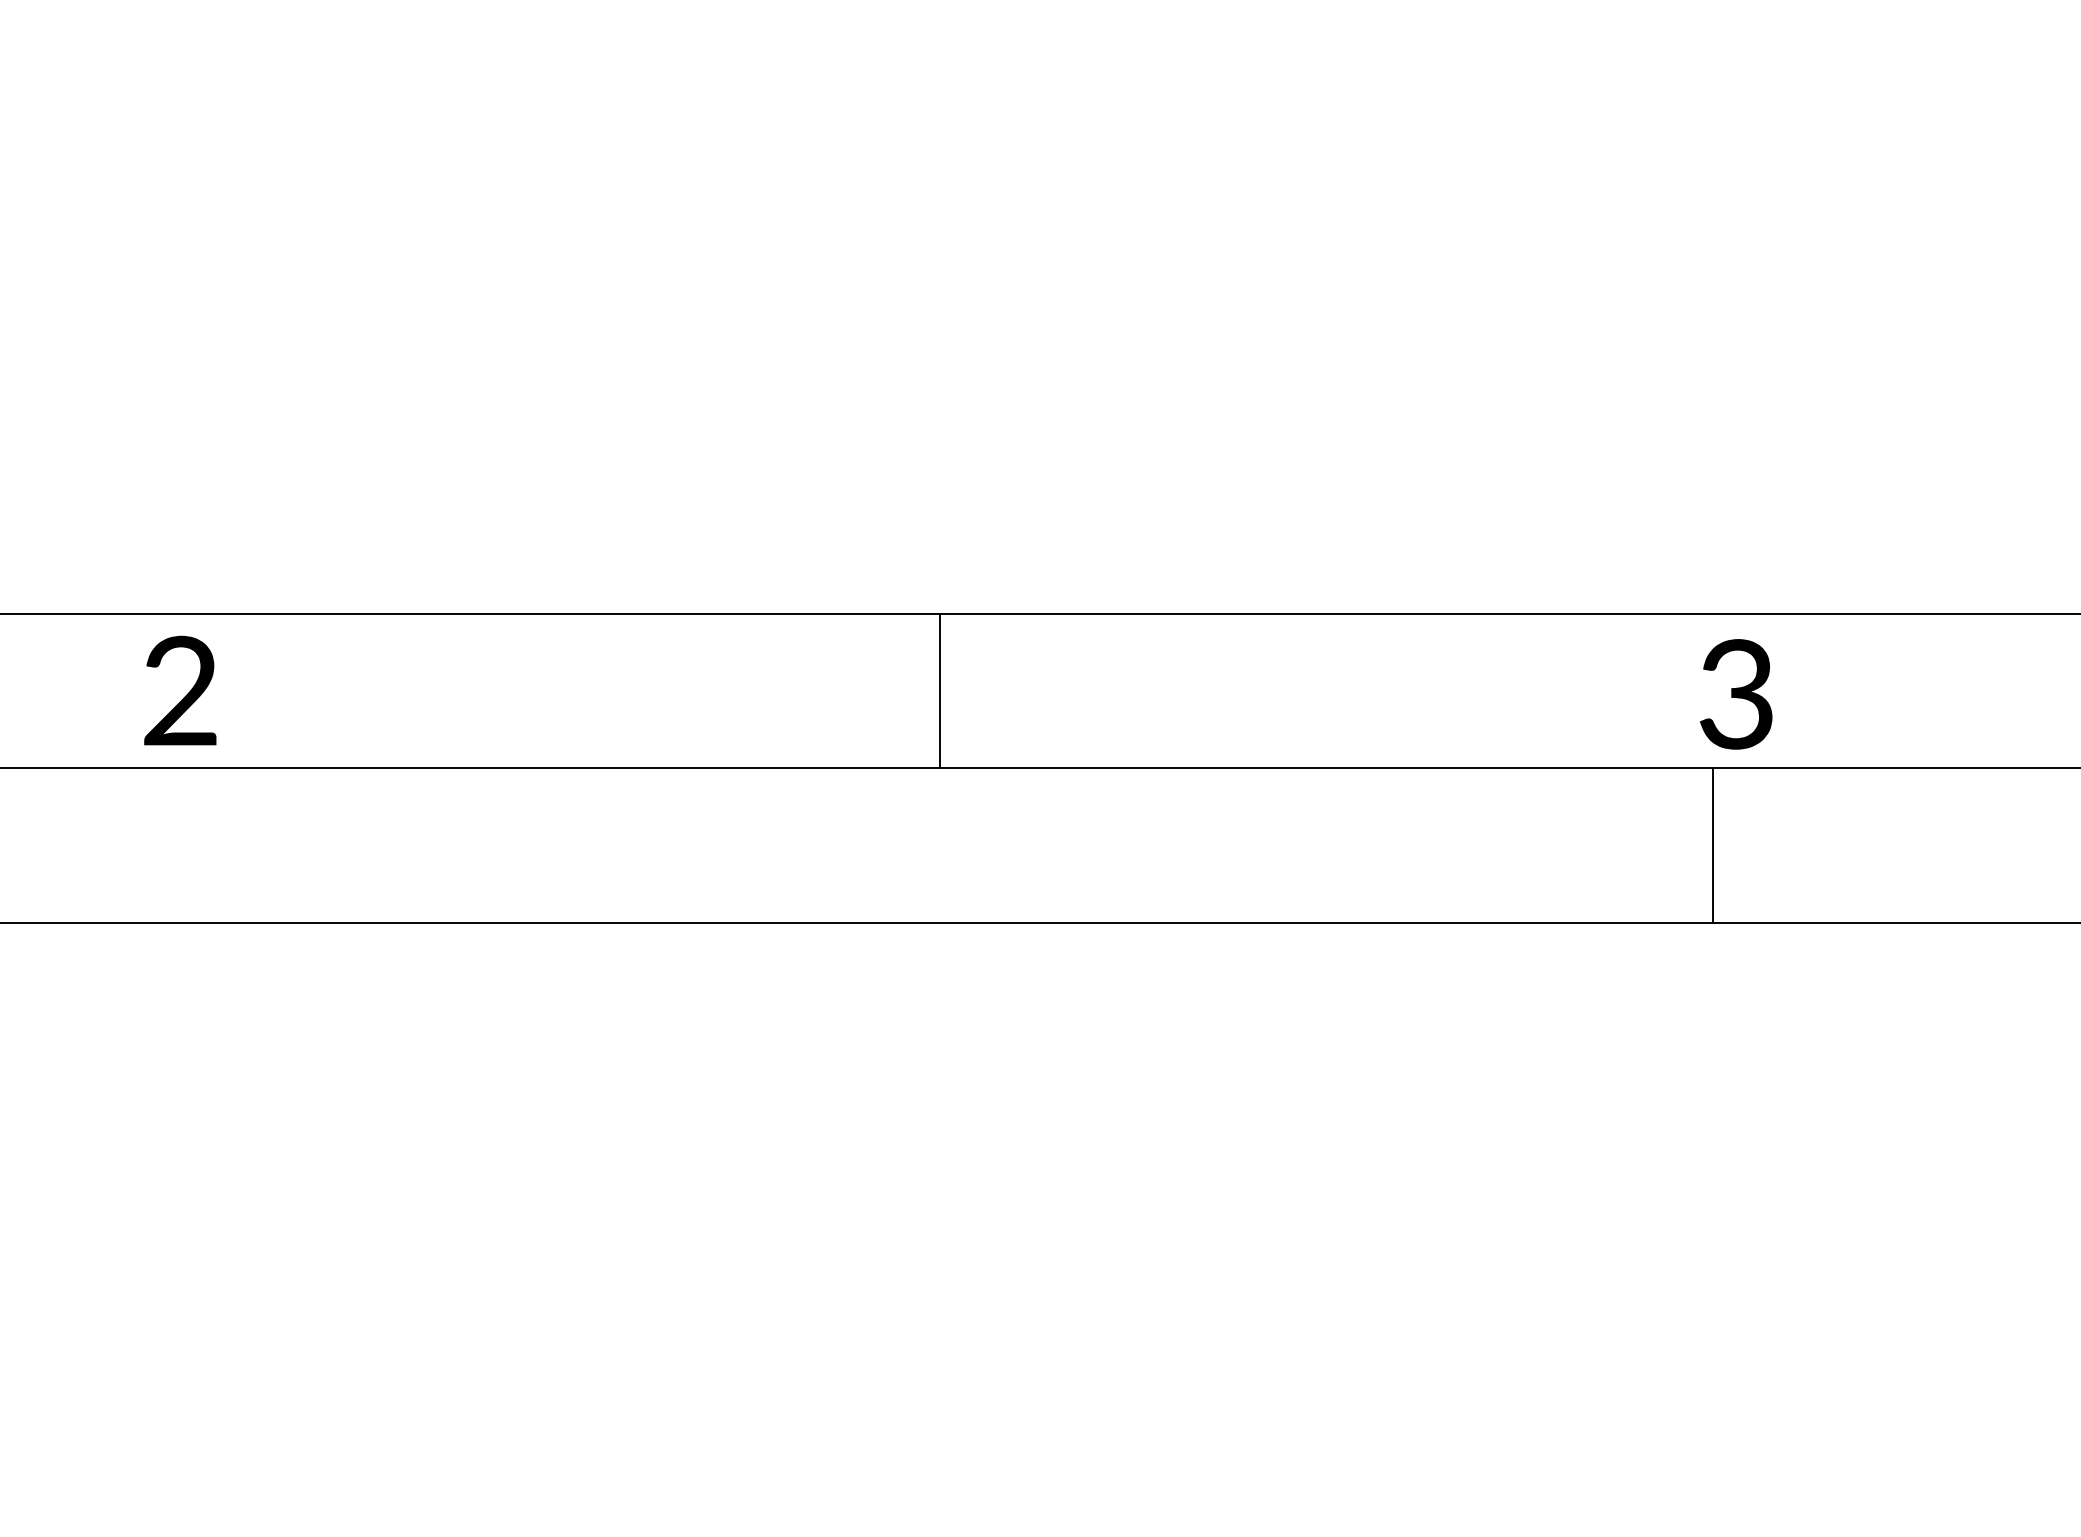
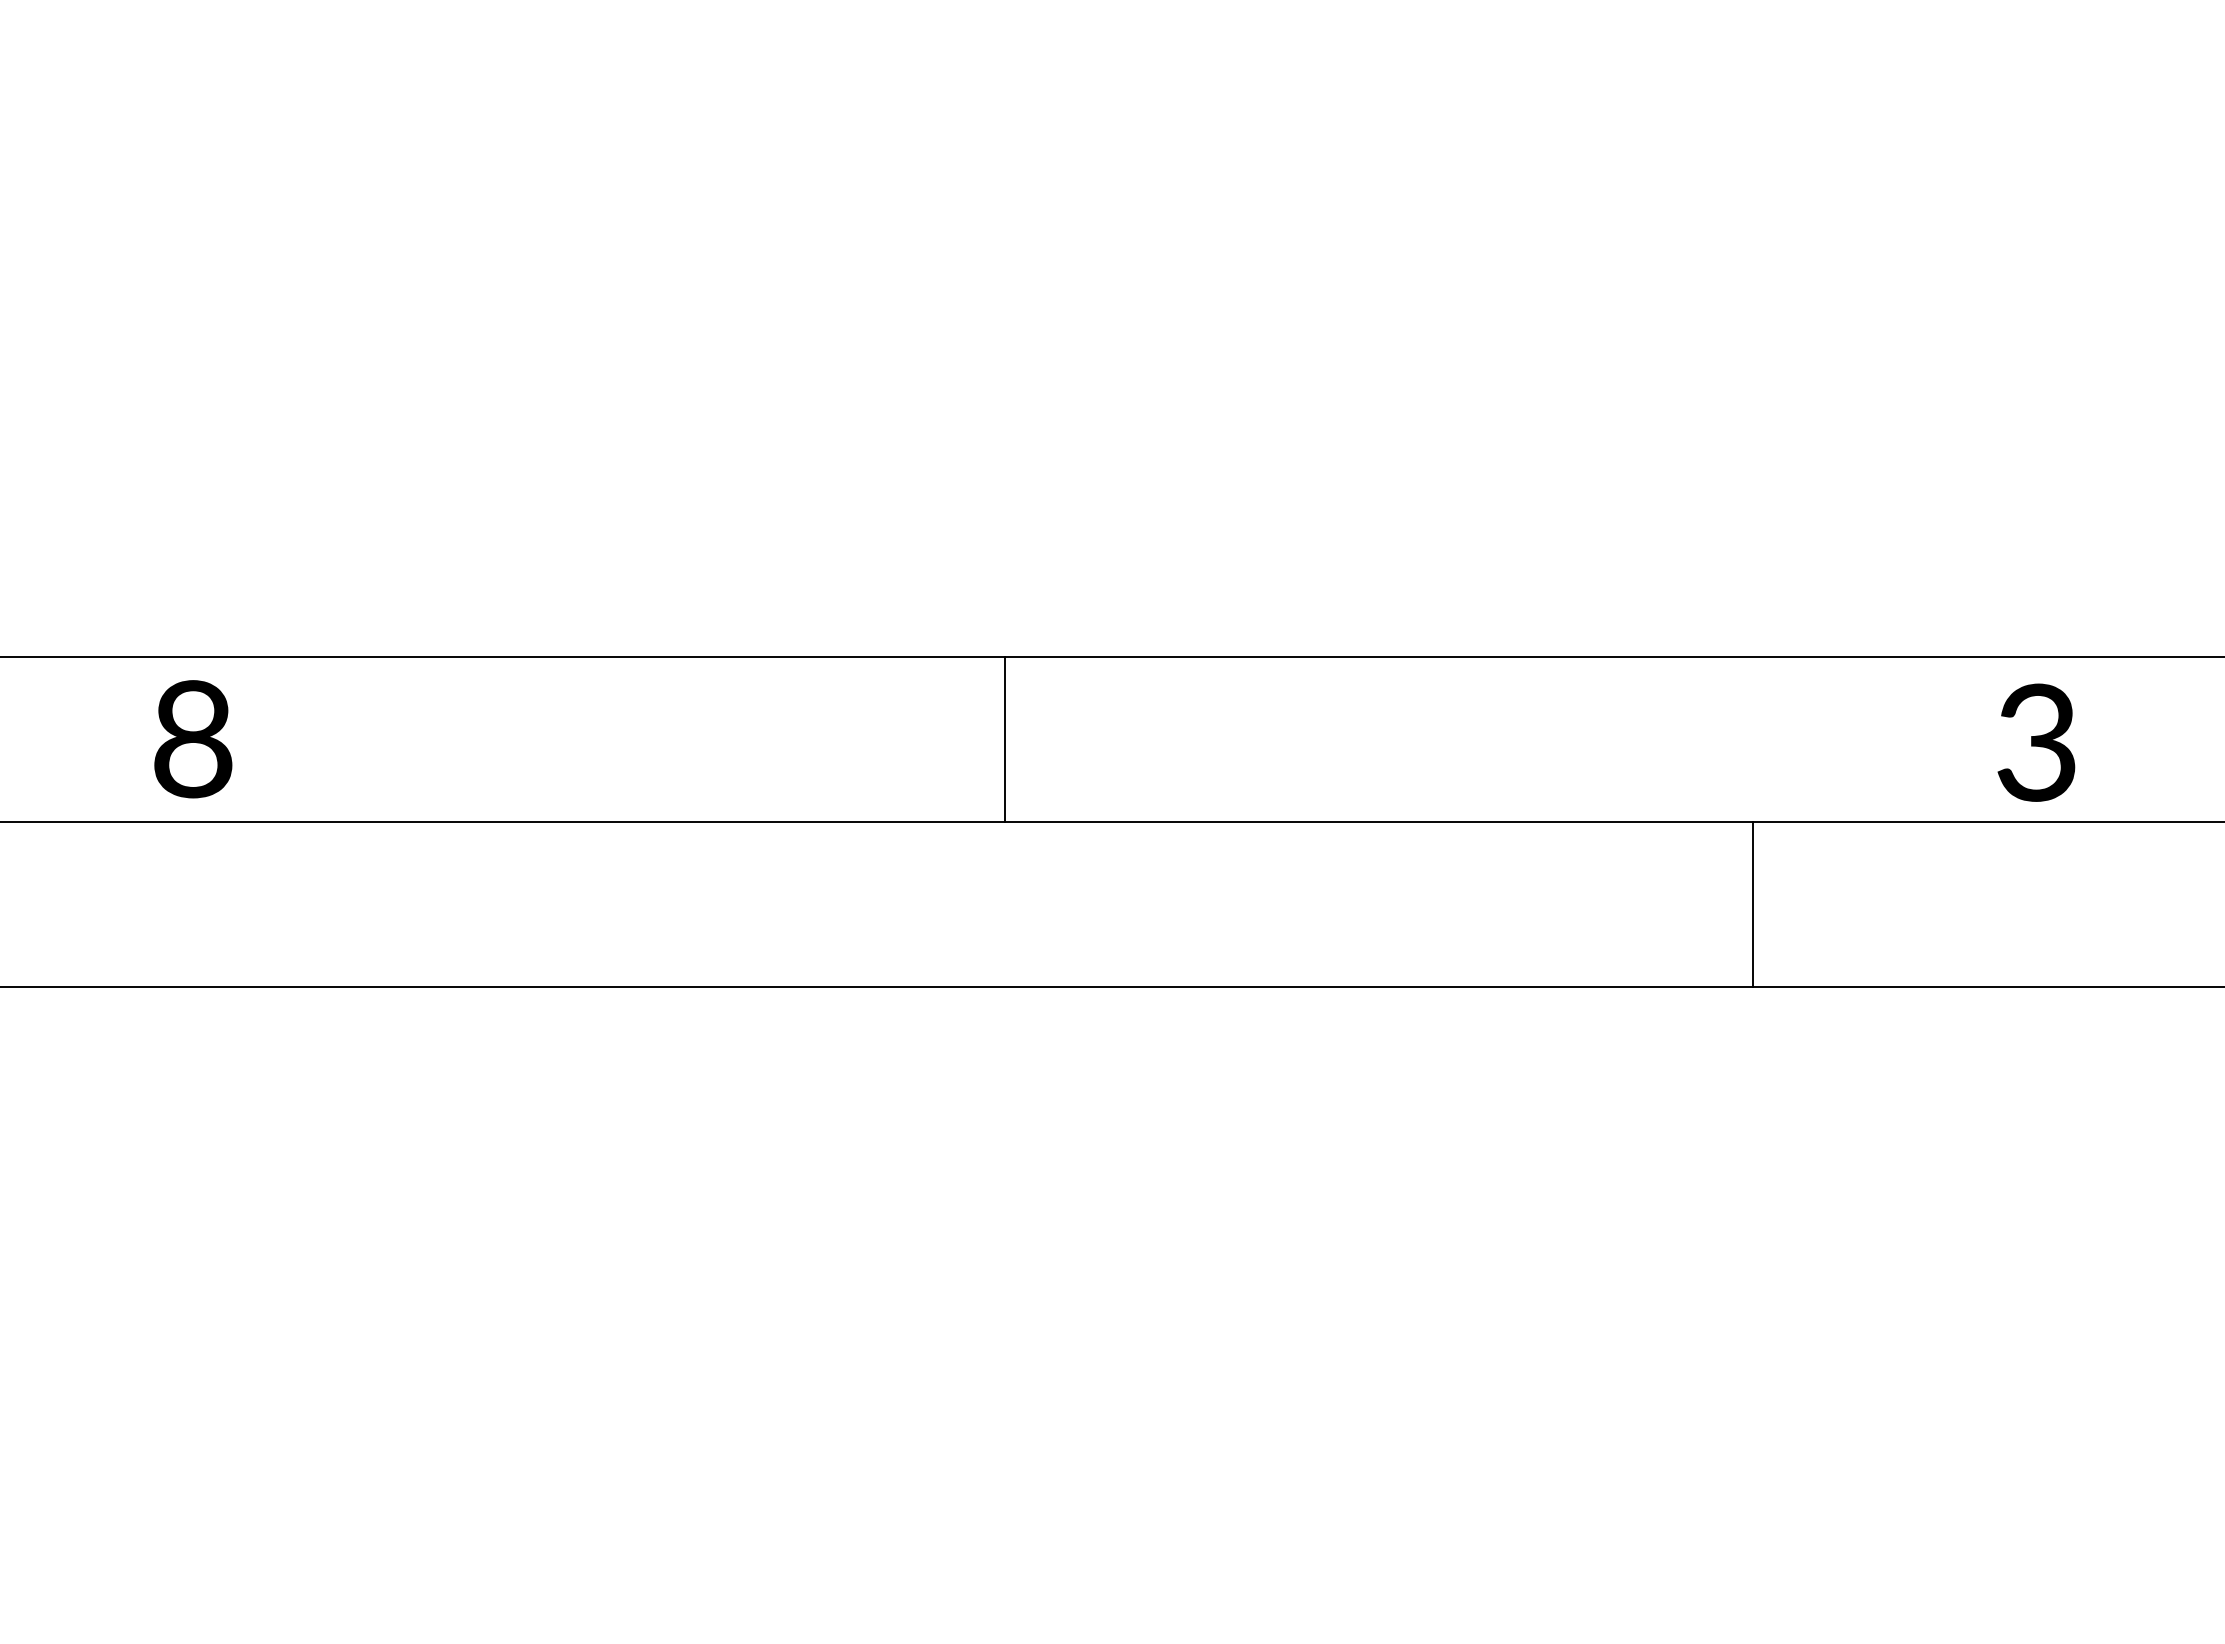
text: (181, 691) -> (193, 739), 2 -> 8
text: (1736, 694) -> (2036, 742), moved
line: (1712, 845) -> (1752, 904), moved

